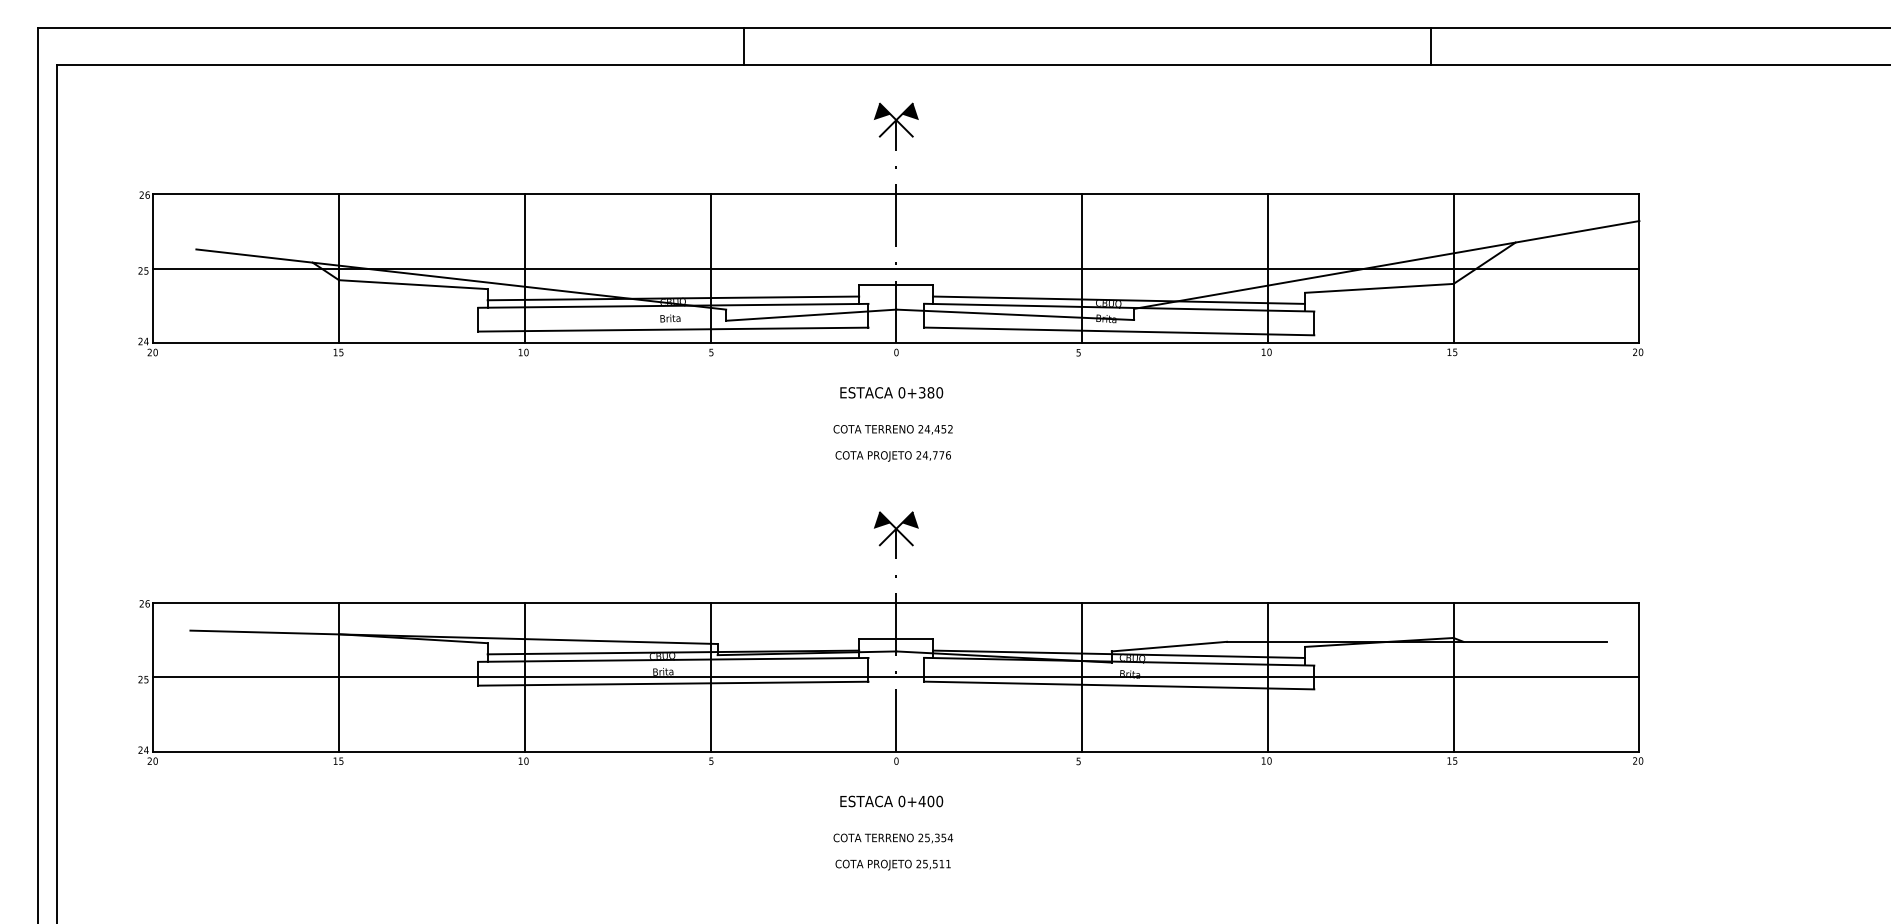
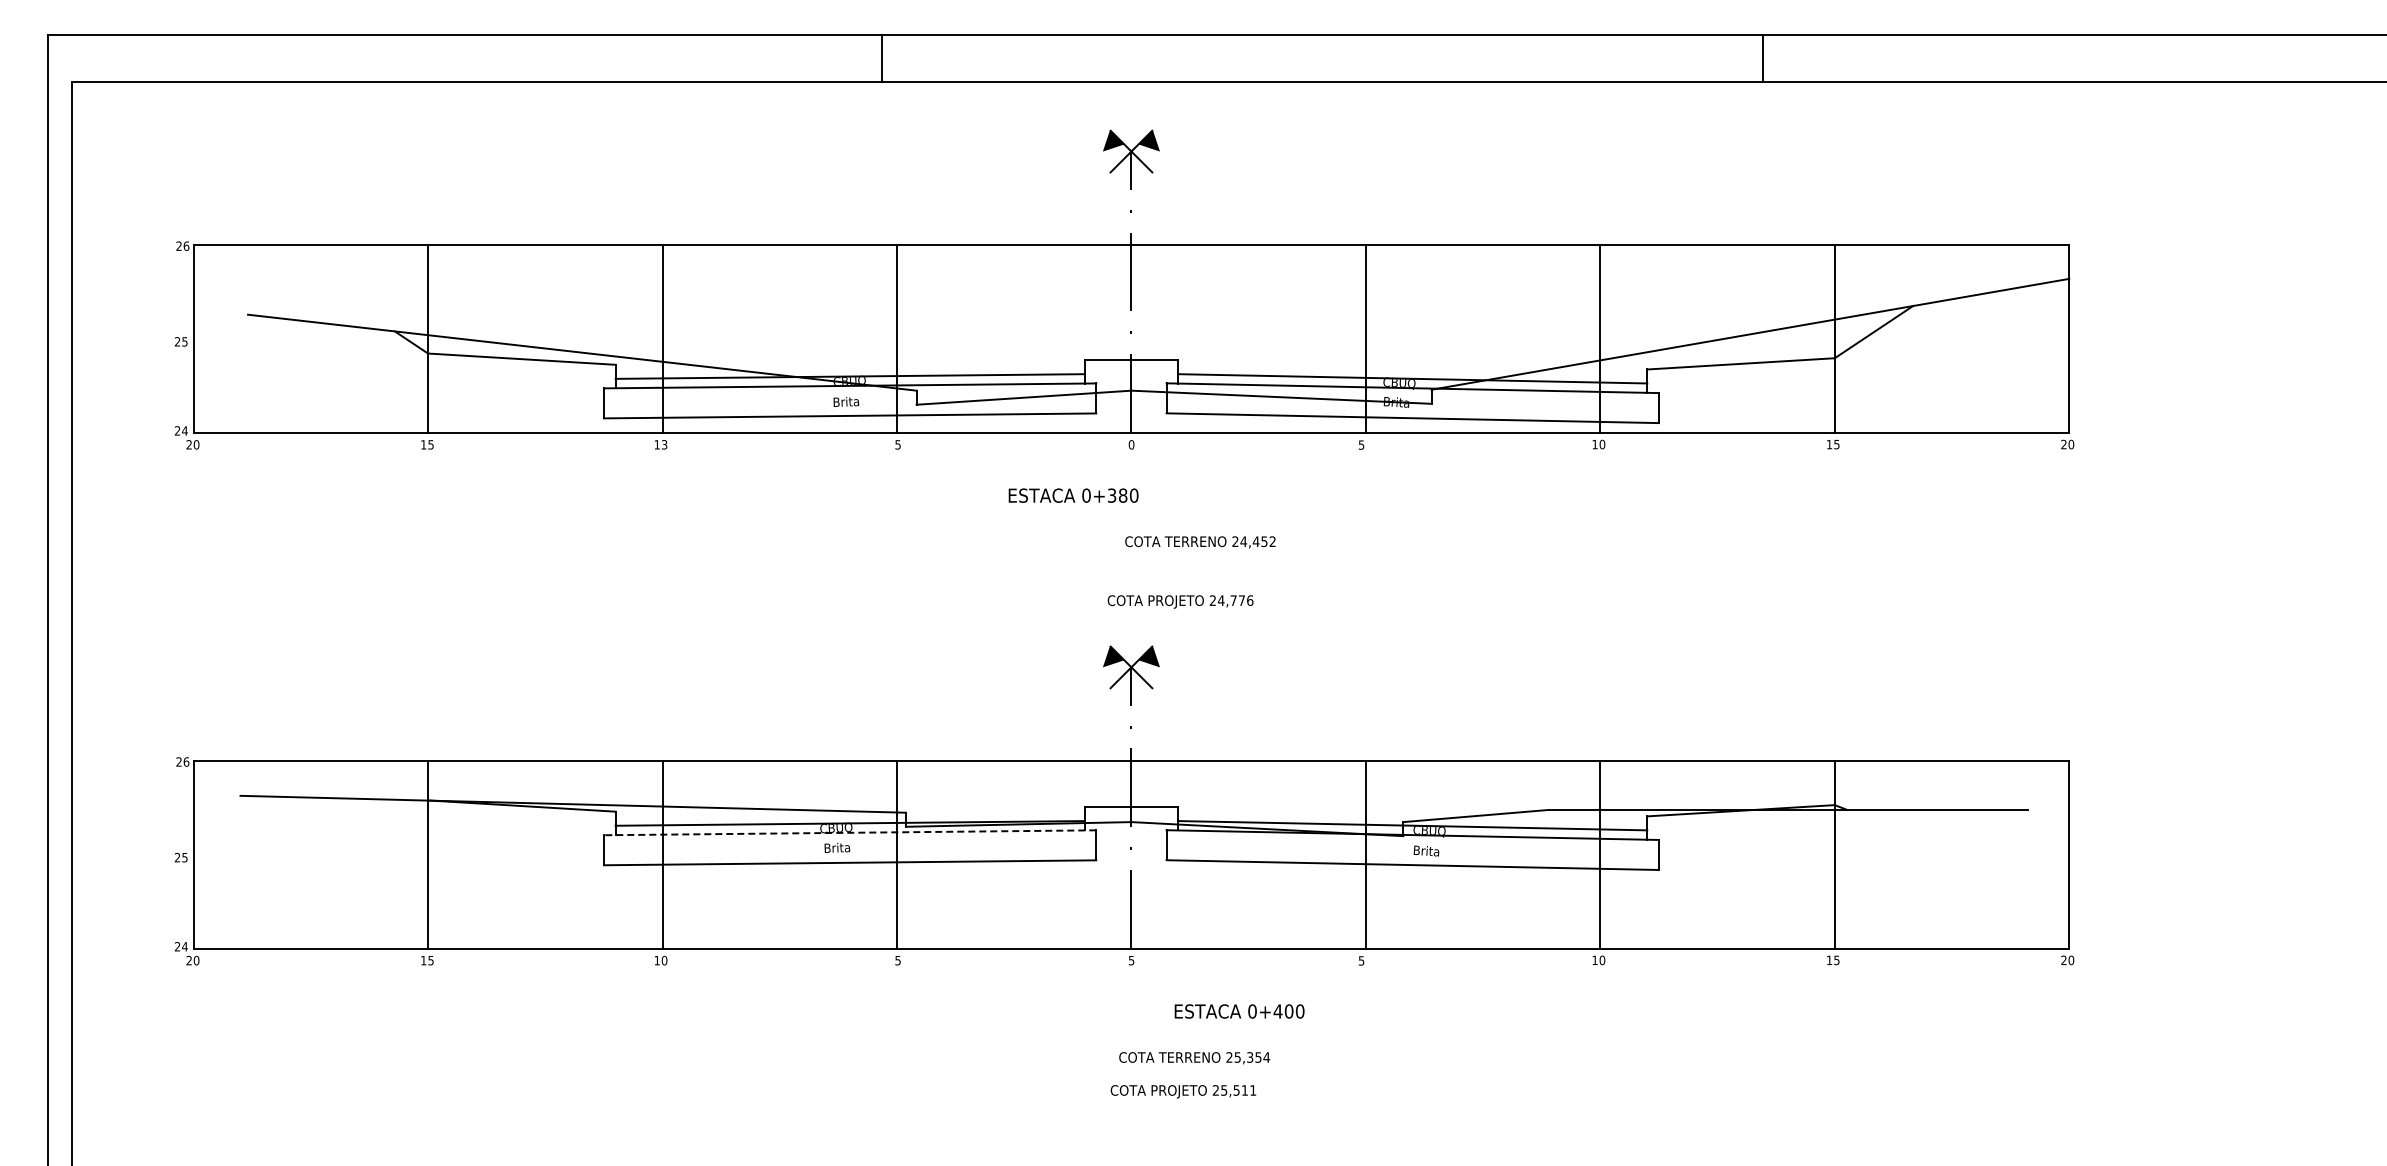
line: (744, 46) -> (882, 58), moved
line: (1431, 46) -> (1762, 58), moved
line: (896, 269) -> (1131, 339), removed
text: (526, 352) -> (664, 444), 10 -> 13
text: (891, 392) -> (1073, 495), moved
text: (893, 429) -> (1200, 542), moved
text: (893, 456) -> (1180, 601), moved
line: (672, 659) -> (849, 832), solid -> dashed
line: (896, 677) -> (1131, 854), removed
text: (896, 761) -> (1131, 960), 0 -> 5
text: (891, 801) -> (1239, 1011), moved
text: (893, 838) -> (1194, 1058), moved
text: (893, 864) -> (1183, 1091), moved

